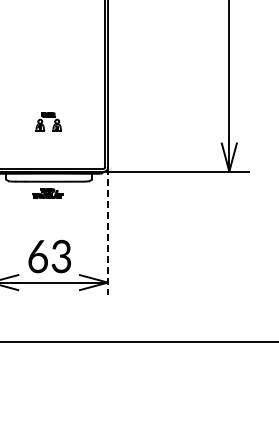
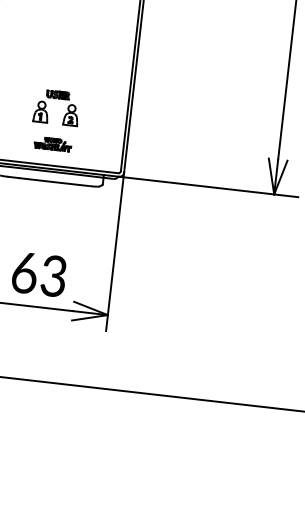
part: (48, 121) -> (56, 106), size x1.43
part: (47, 193) -> (52, 143), moved
line: (108, 231) -> (115, 251), dashed -> solid

